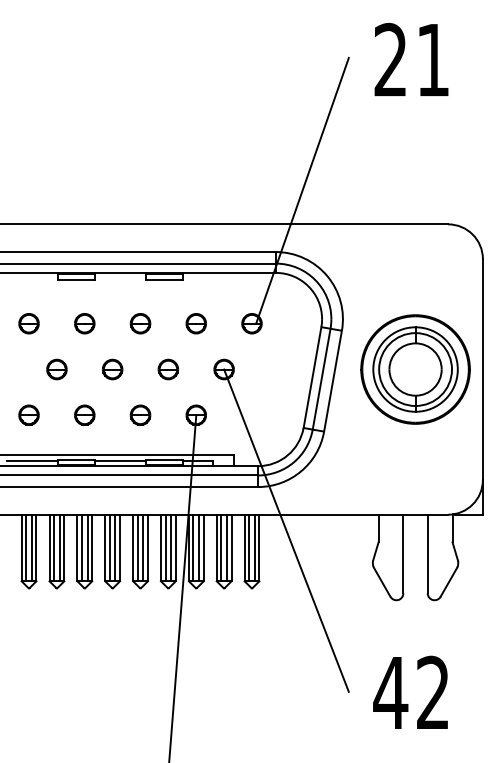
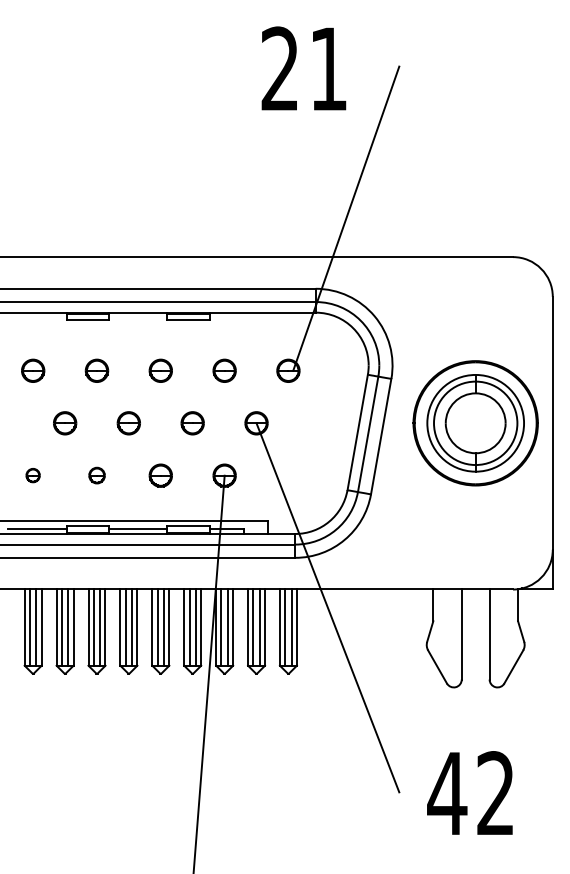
text: (411, 58) -> (303, 67), moved
part: (28, 414) -> (32, 474), size x0.6
part: (84, 414) -> (96, 474), size x0.7

